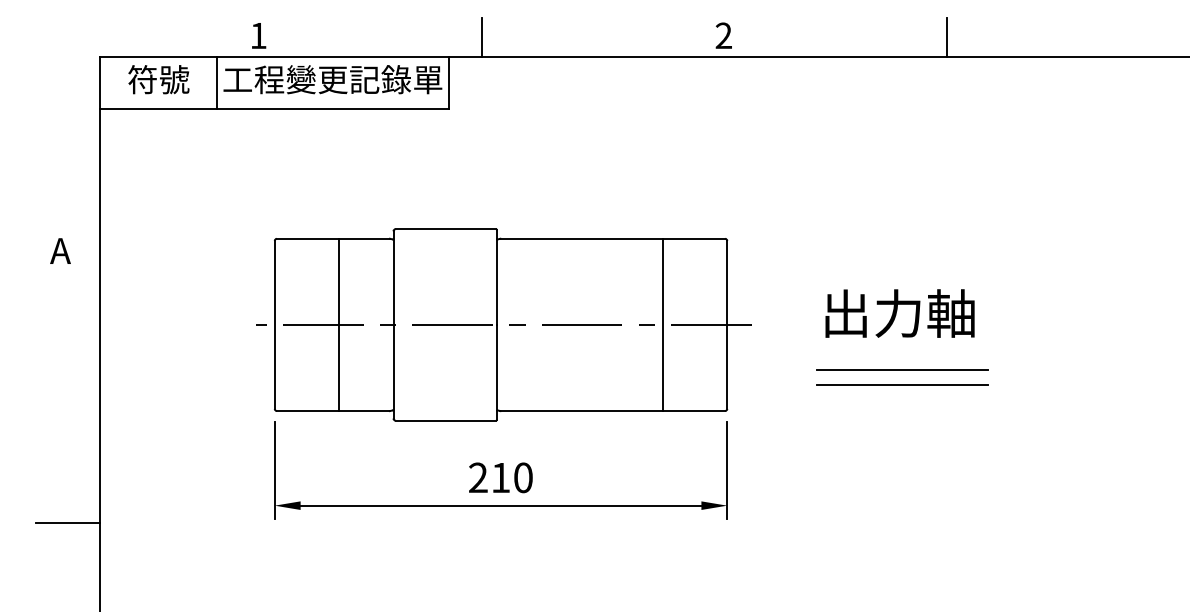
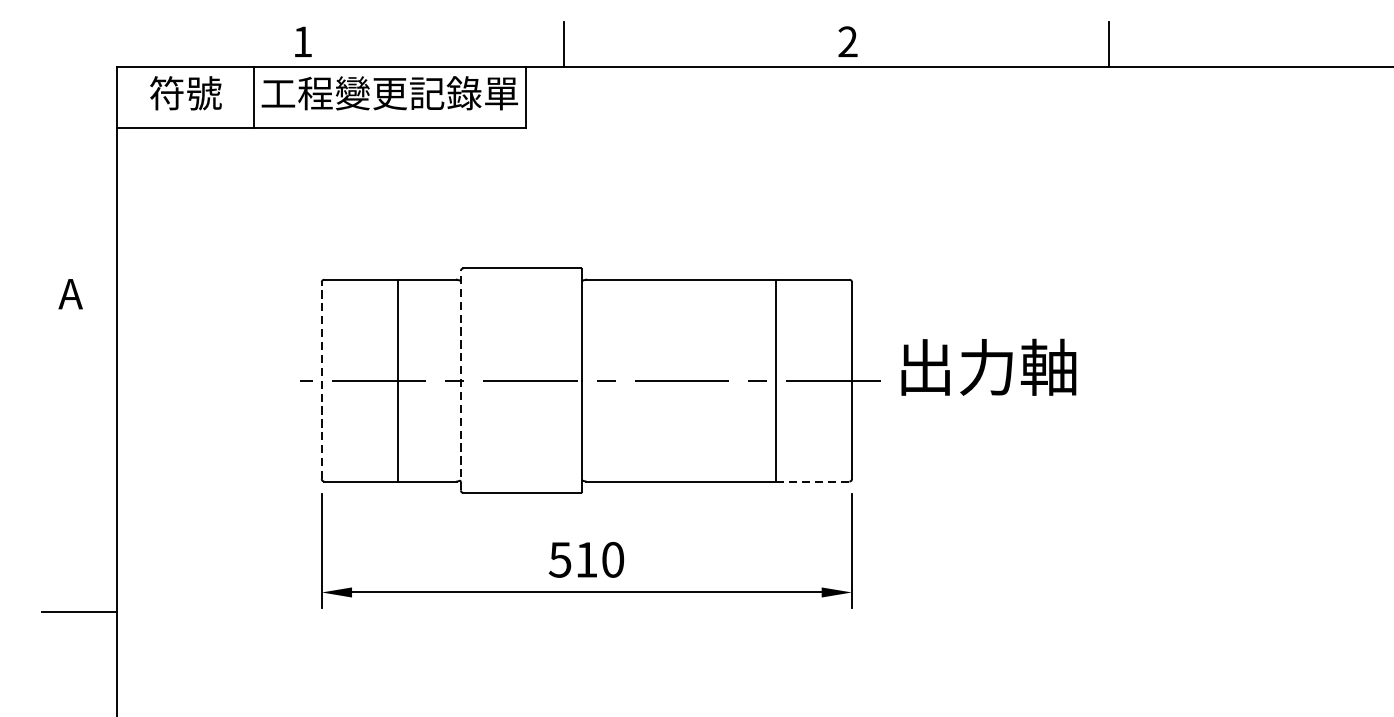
text: (899, 313) -> (988, 367), moved
line: (274, 324) -> (321, 380), solid -> dashed
line: (393, 324) -> (460, 380), solid -> dashed
line: (902, 370) -> (1057, 434), removed
line: (902, 384) -> (1057, 450), removed
line: (694, 411) -> (813, 482), solid -> dashed
text: (477, 477) -> (559, 559), 210 -> 510

